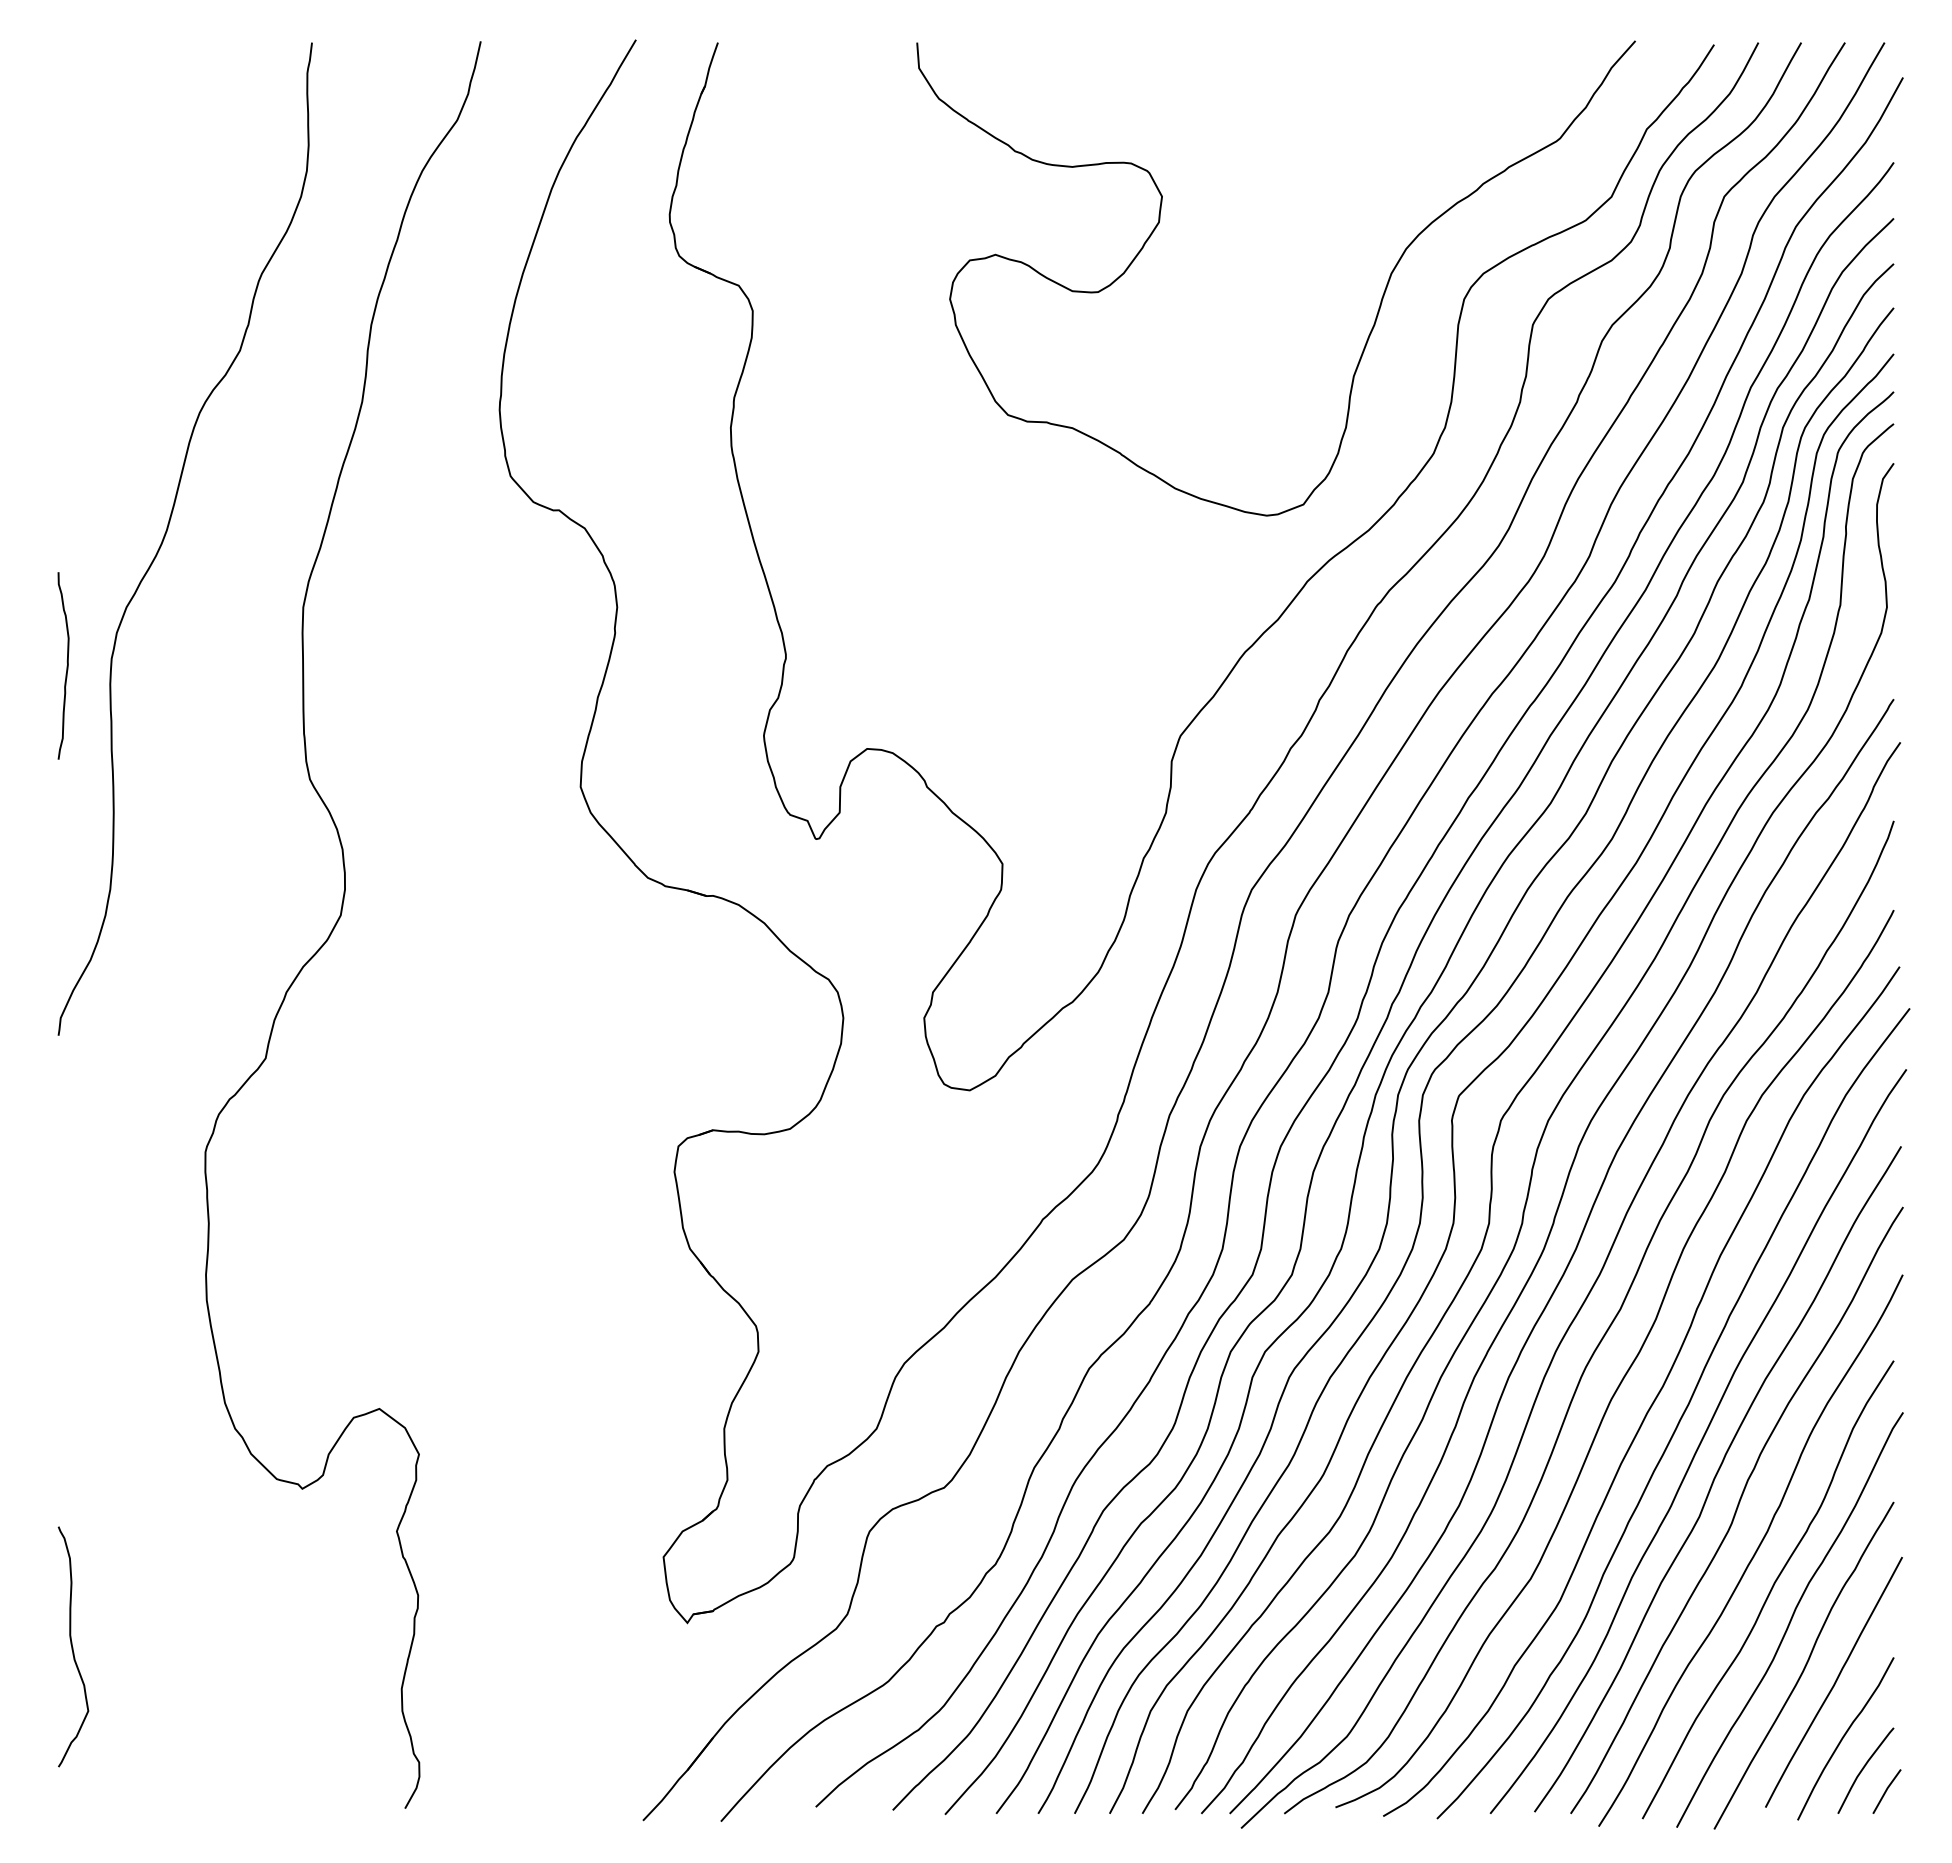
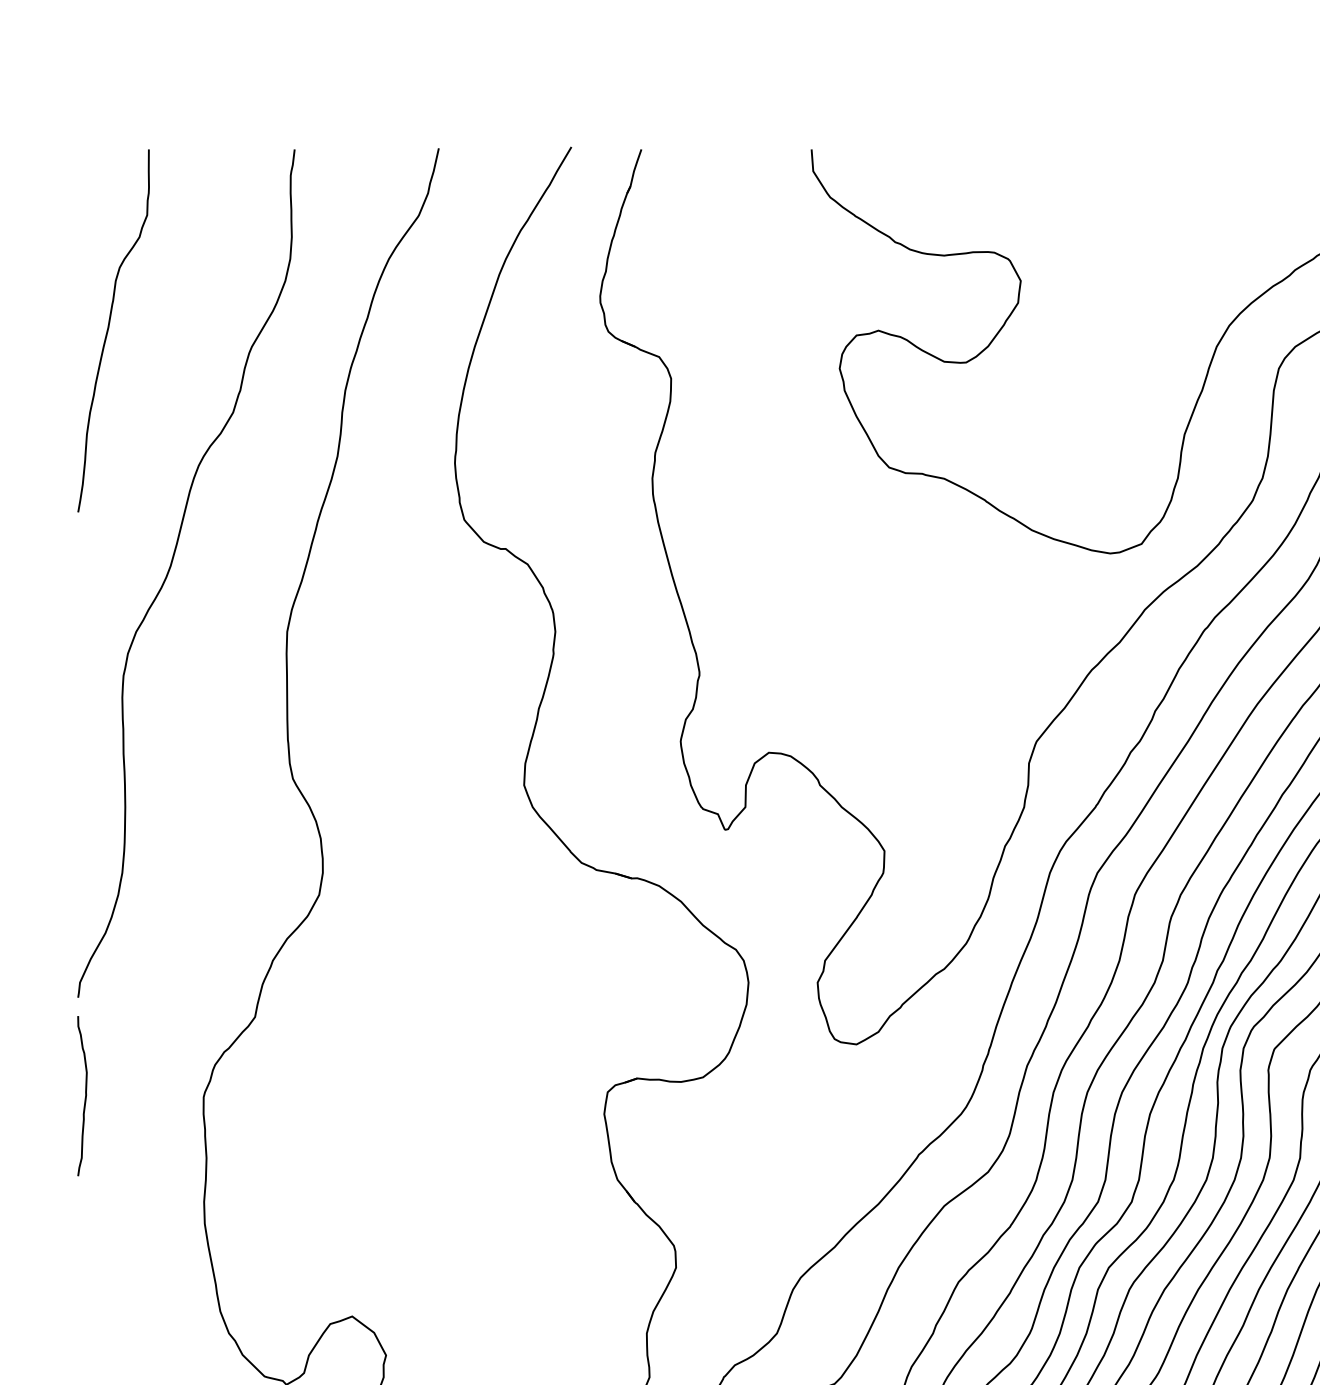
curve: (94, 254) -> (108, 330), added
part: (63, 665) -> (82, 1095), moved

